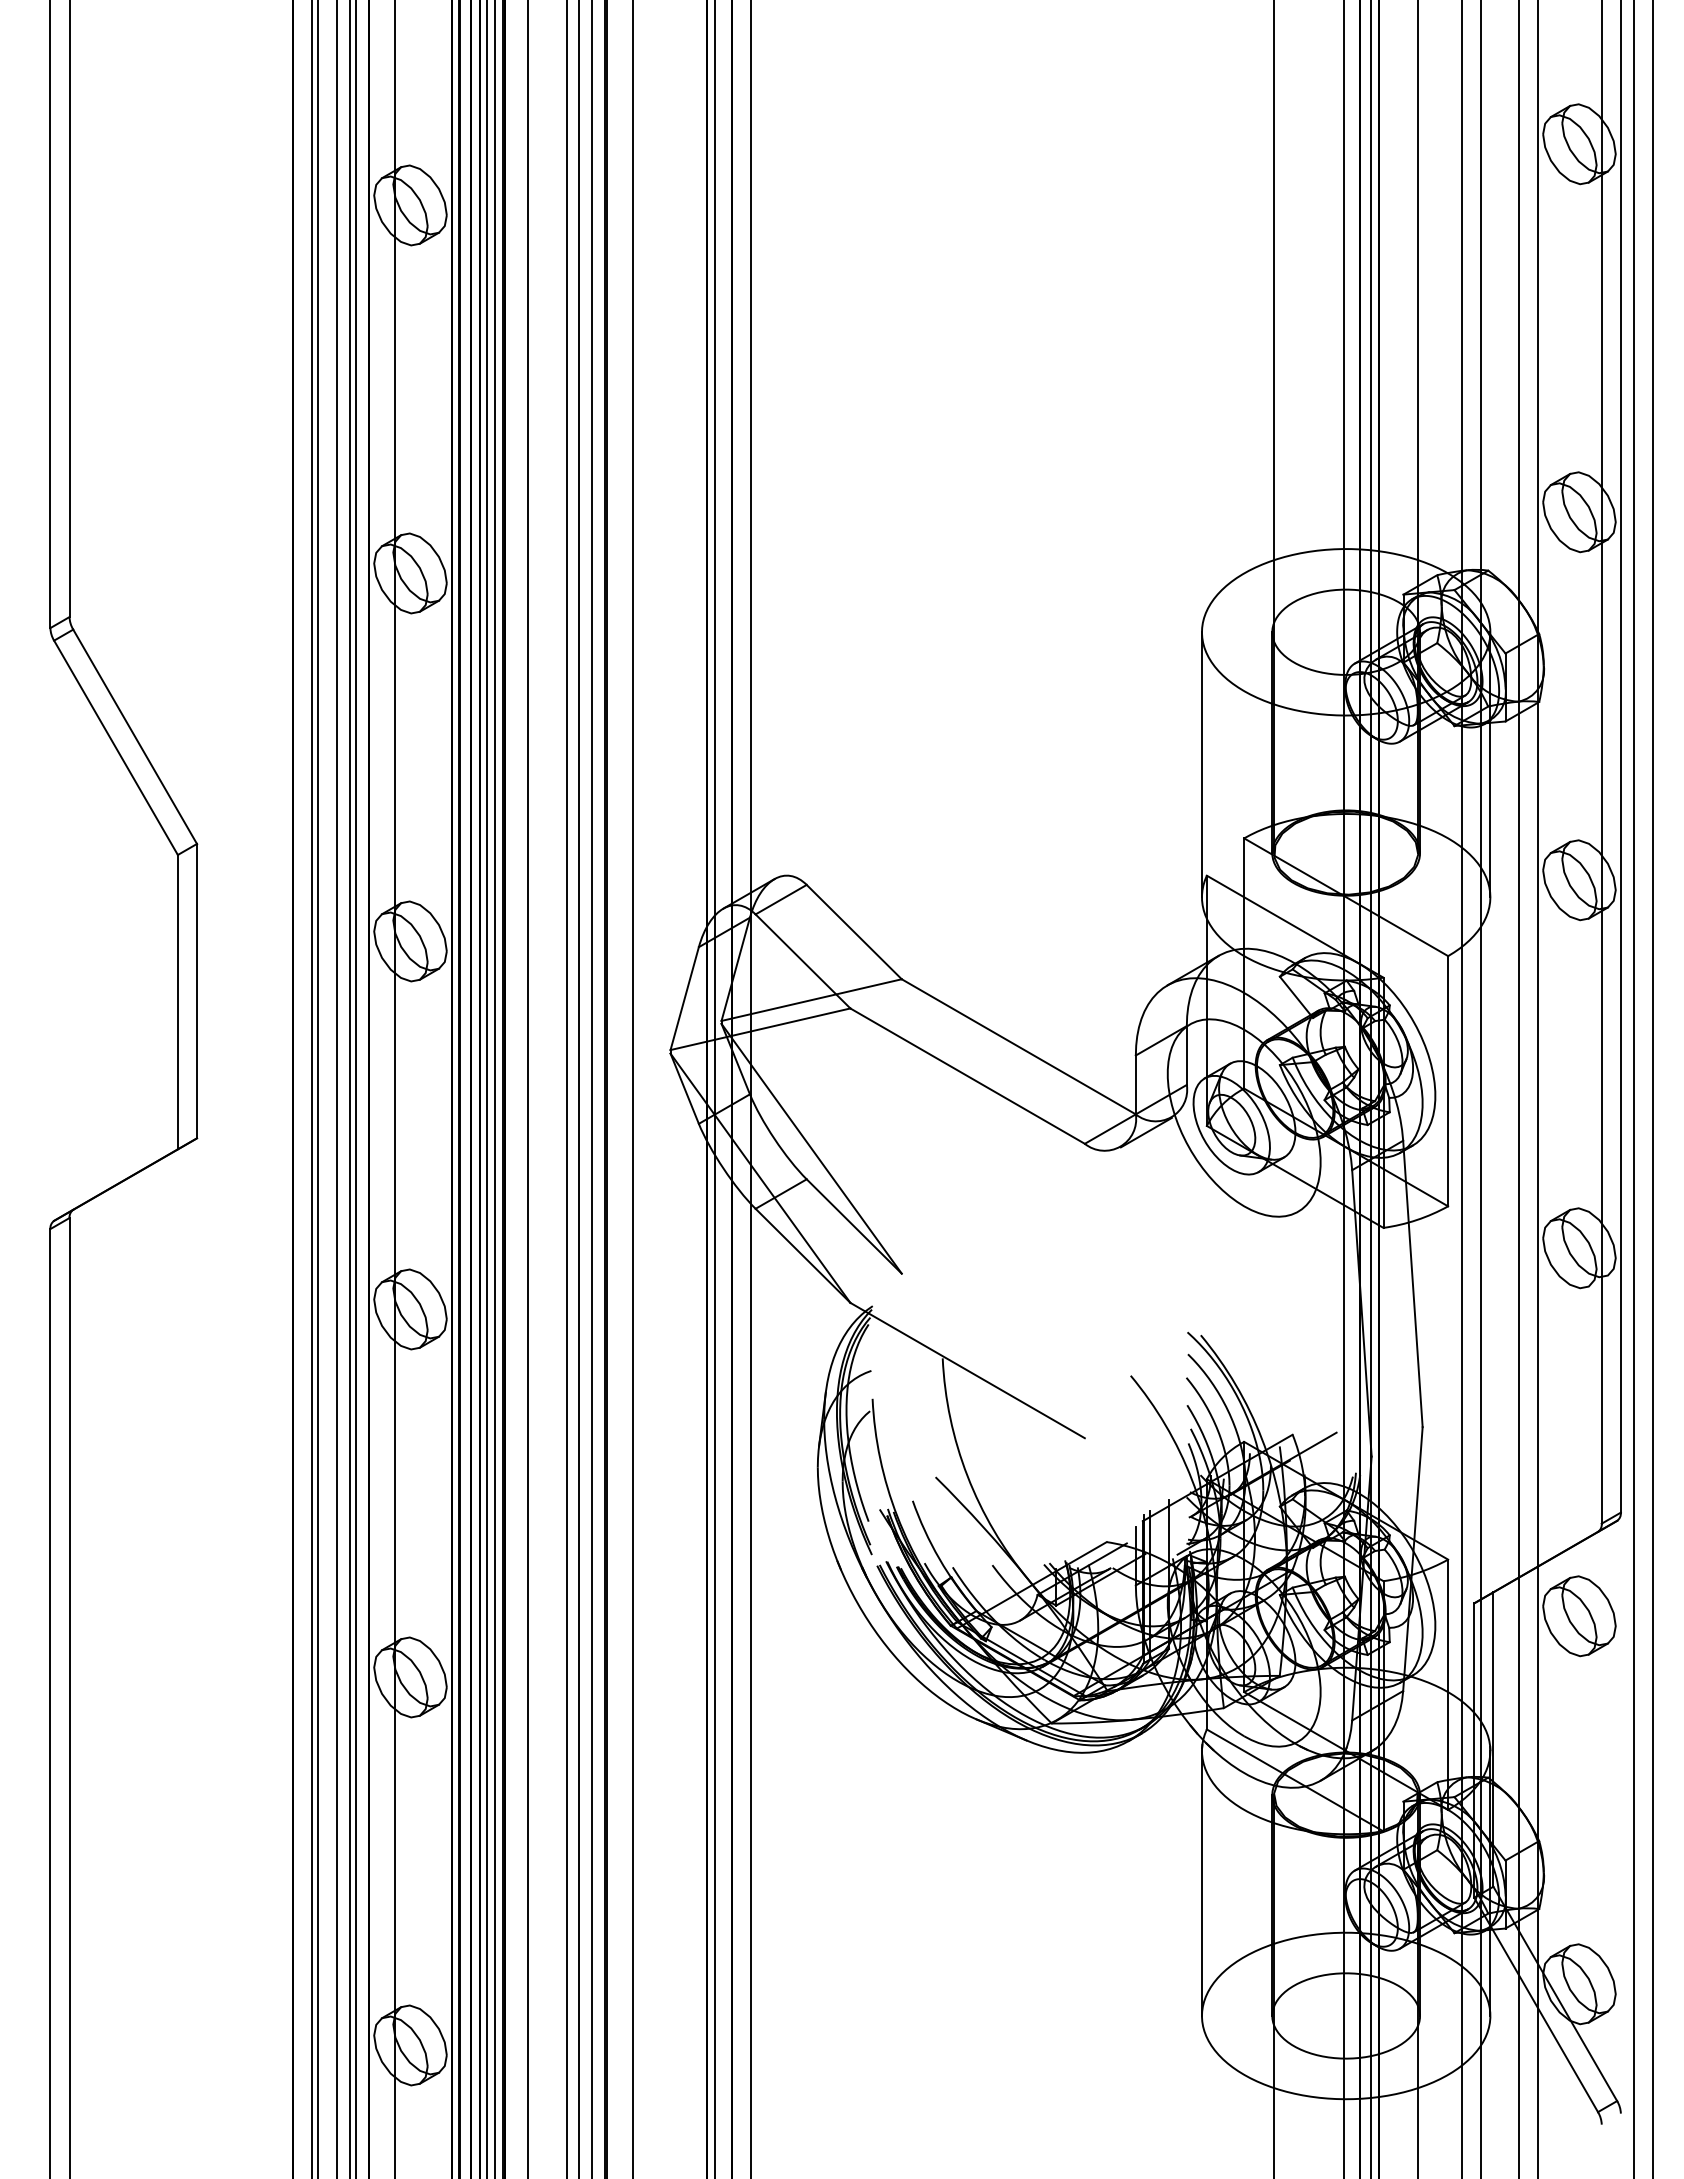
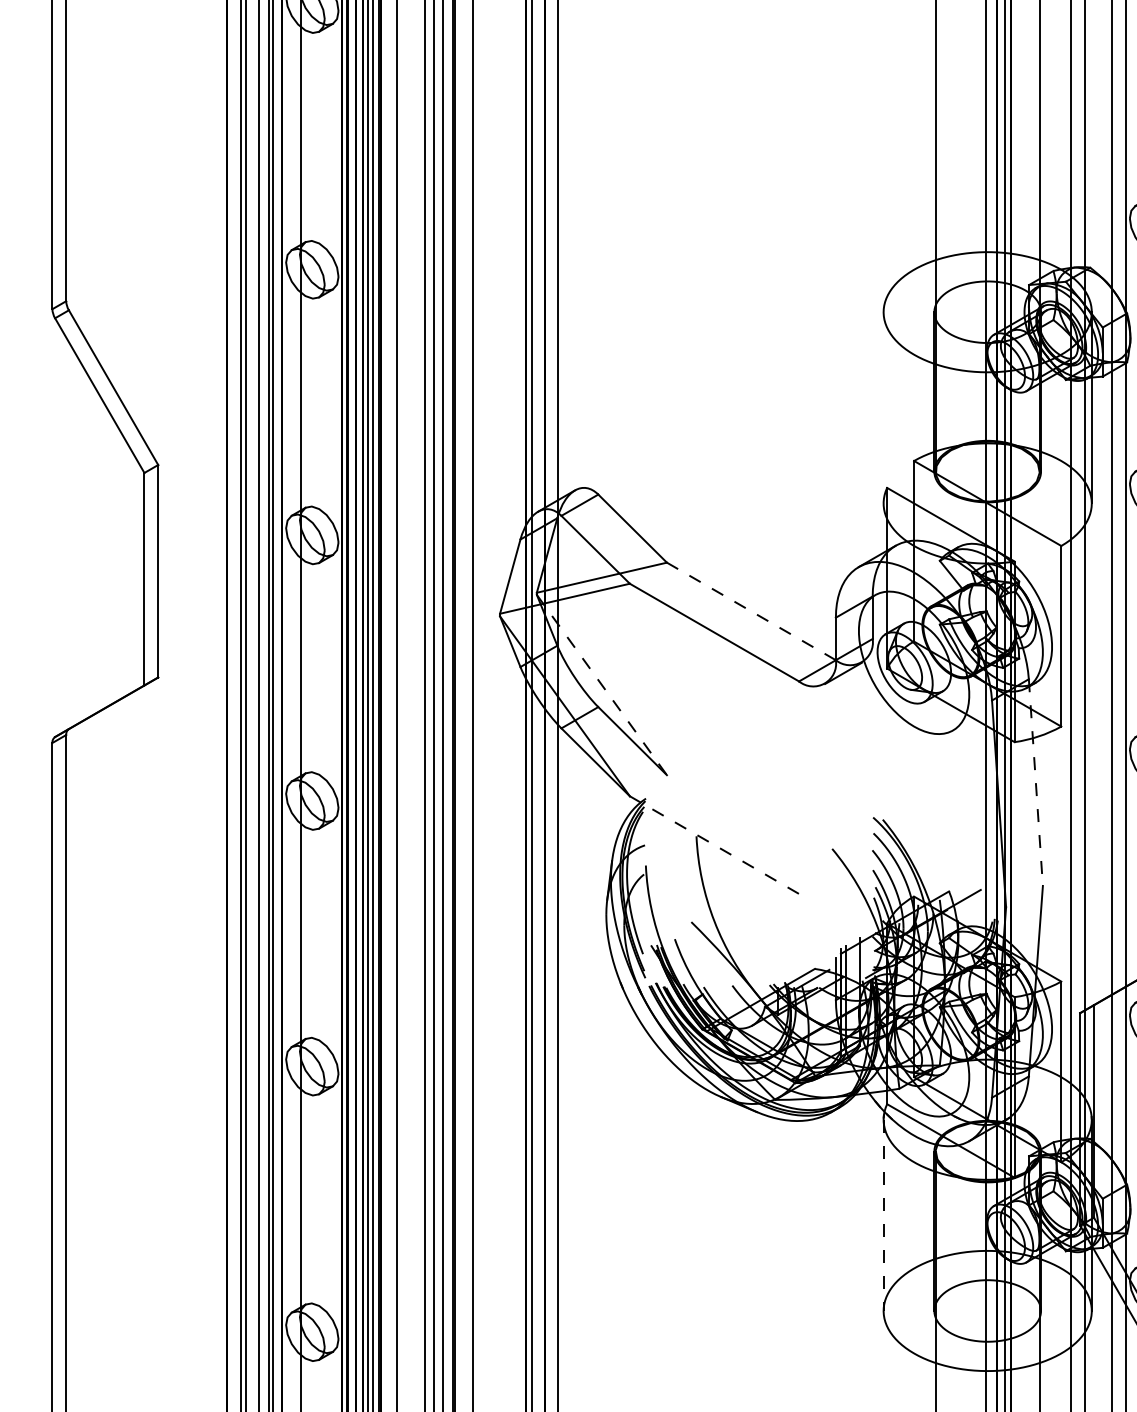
line: (1201, 764) -> (883, 407), removed
line: (1018, 1046) -> (751, 611), solid -> dashed
line: (811, 1148) -> (601, 684), solid -> dashed
line: (1412, 1283) -> (1035, 782), solid -> dashed
line: (968, 1370) -> (715, 845), solid -> dashed
line: (1201, 1884) -> (883, 1216), solid -> dashed

